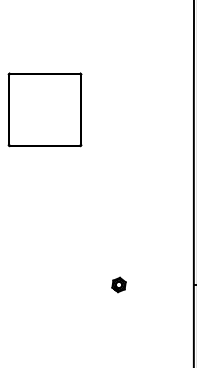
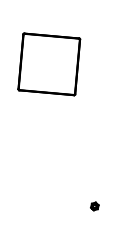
part: (118, 285) -> (94, 206), size x0.71

